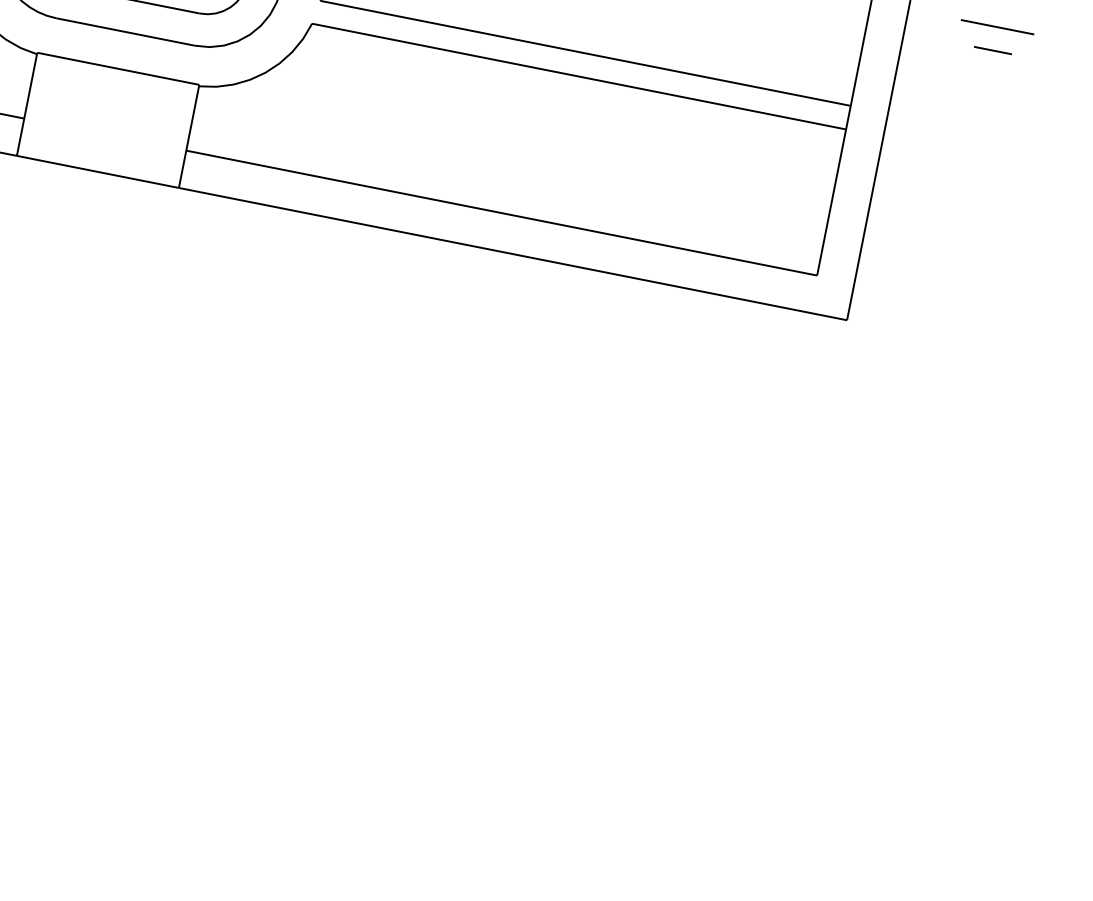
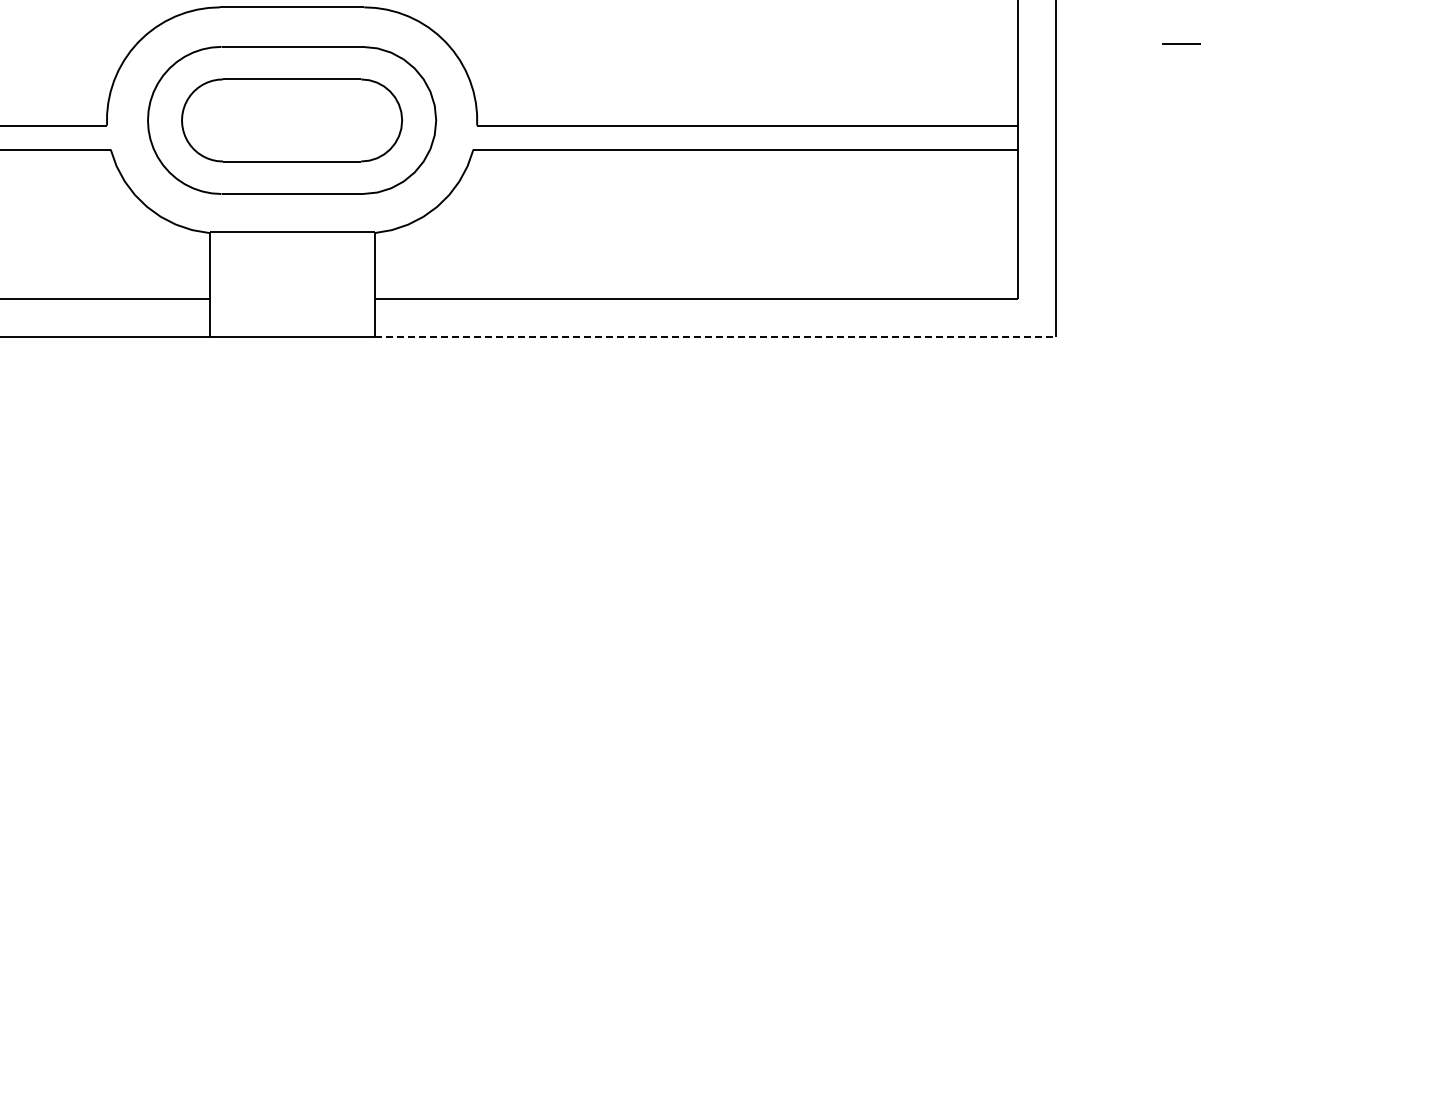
line: (997, 26) -> (1146, 19), removed
line: (992, 50) -> (1181, 43), moved
line: (513, 253) -> (715, 336), solid -> dashed

